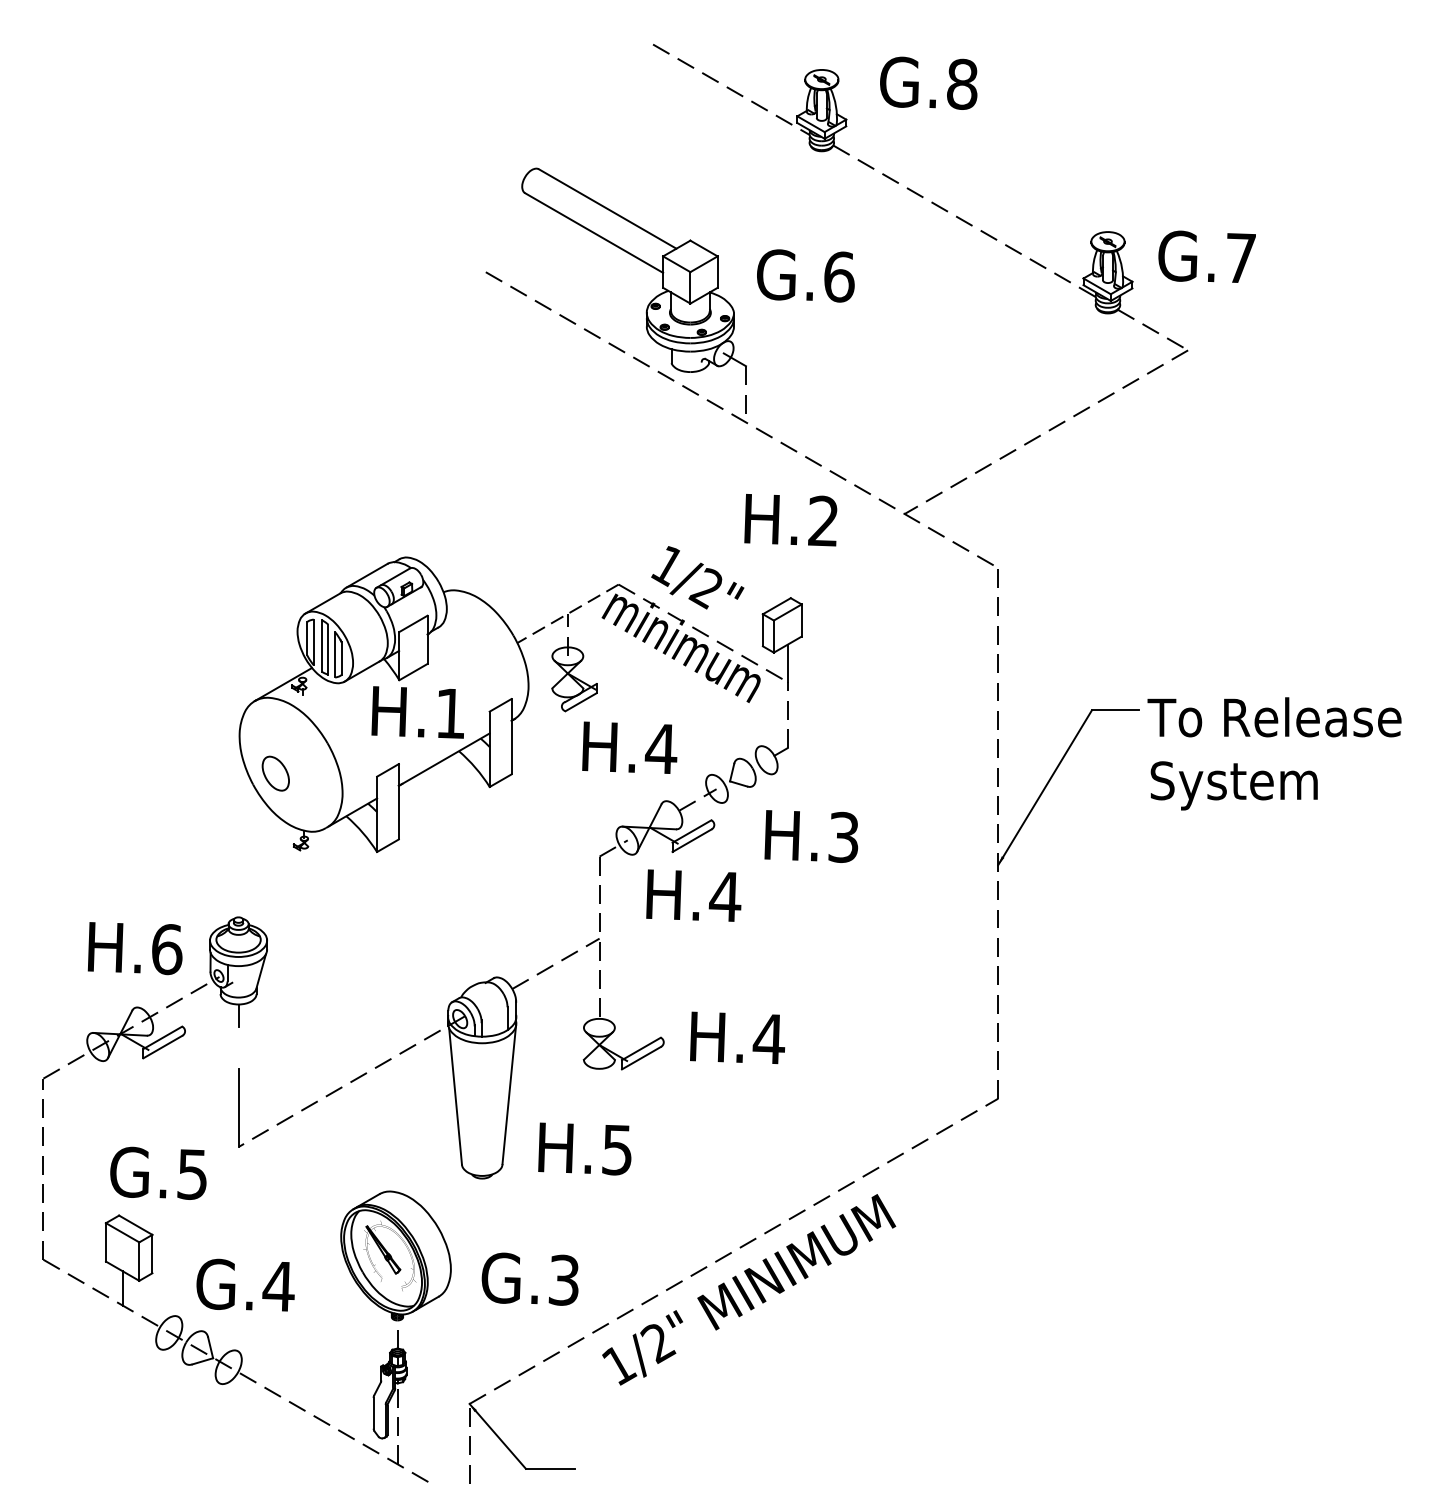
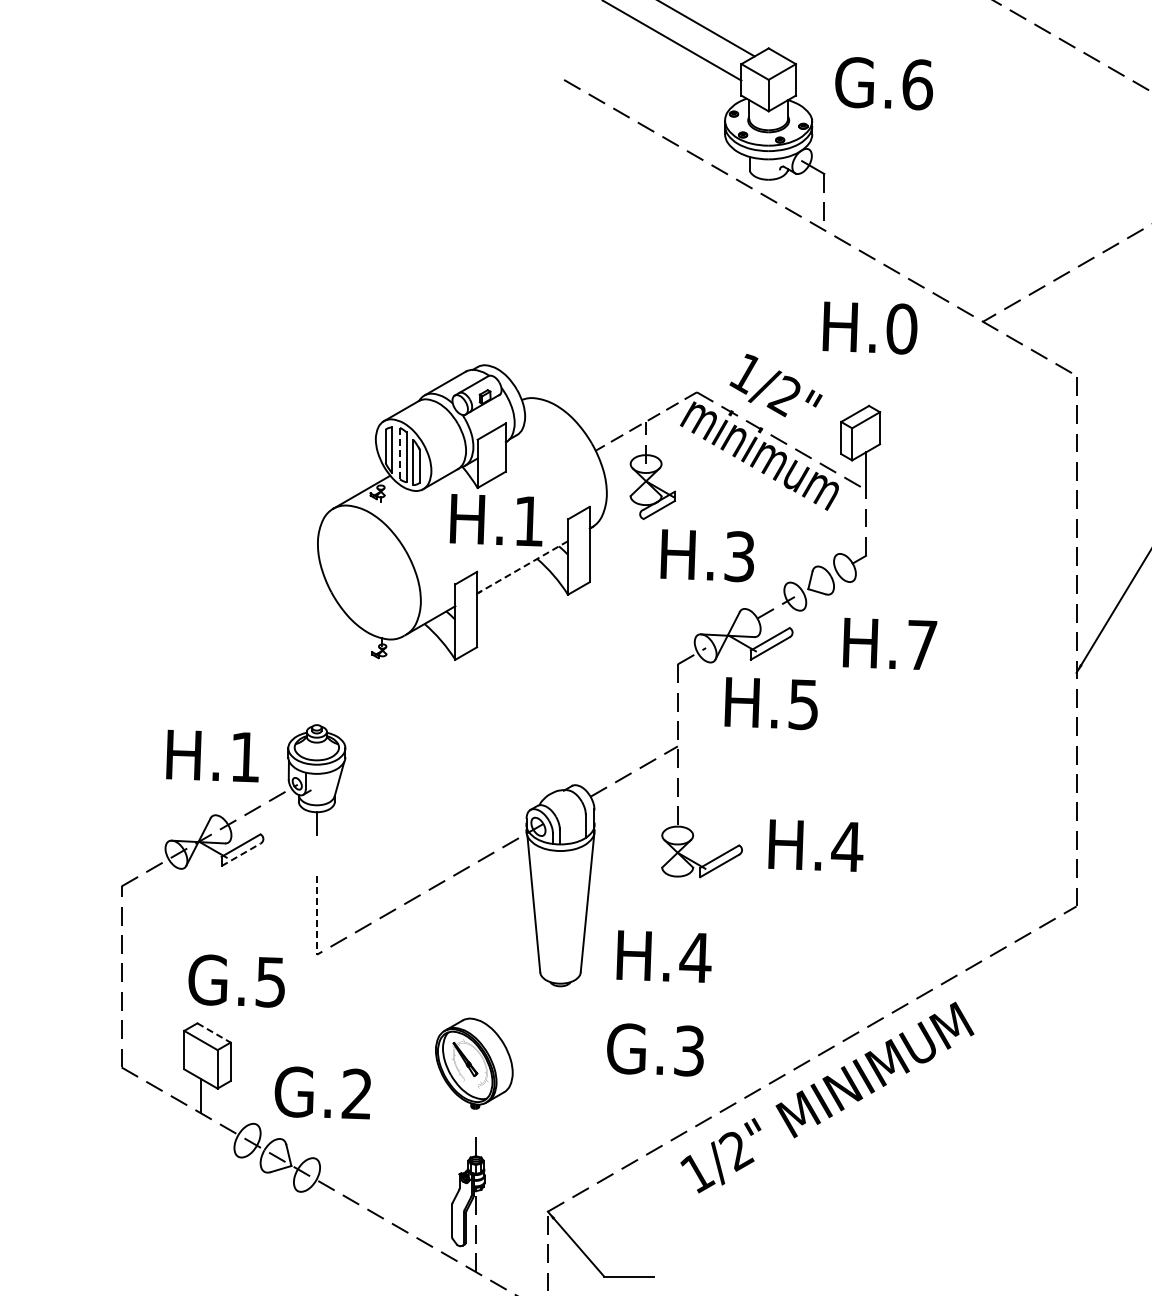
text: (823, 520) -> (901, 328), H.2 -> H.0
line: (321, 645) -> (399, 453), solid -> dashed
text: (660, 748) -> (738, 556), H.4 -> H.3
line: (443, 759) -> (521, 567), solid -> dashed
part: (275, 773) -> (353, 581), removed
text: (843, 836) -> (921, 644), H.3 -> H.7
text: (724, 896) -> (802, 704), H.4 -> H.5
text: (167, 949) -> (245, 757), H.6 -> H.1
line: (163, 1046) -> (241, 854), solid -> dashed
line: (238, 1108) -> (316, 916), solid -> dashed
text: (616, 1150) -> (694, 958), H.5 -> H.4
line: (136, 1225) -> (214, 1033), solid -> dashed
part: (395, 1255) -> (473, 1063), size x0.7
text: (529, 1278) -> (654, 1049), moved
text: (278, 1285) -> (356, 1093), G.4 -> G.2

